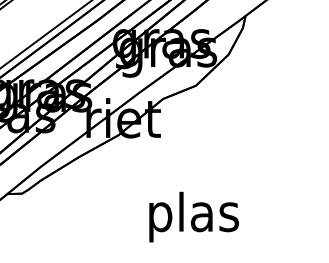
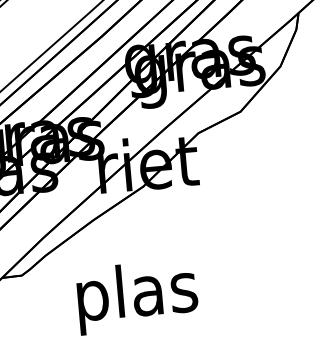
text: (193, 216) -> (136, 296), moved

